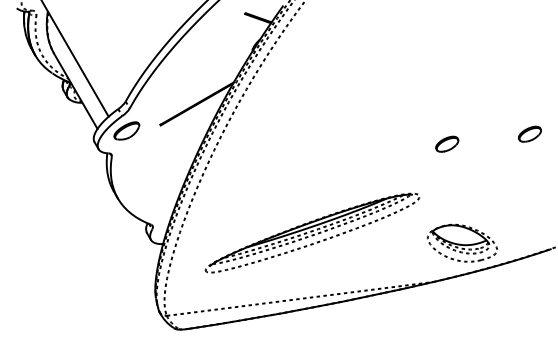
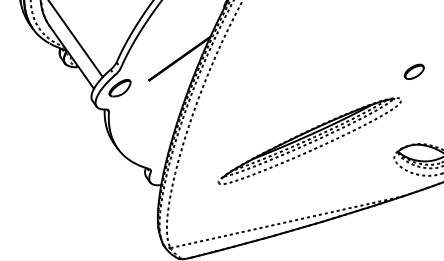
part: (447, 143) -> (414, 71), moved
part: (312, 232) -> (309, 140), moved

